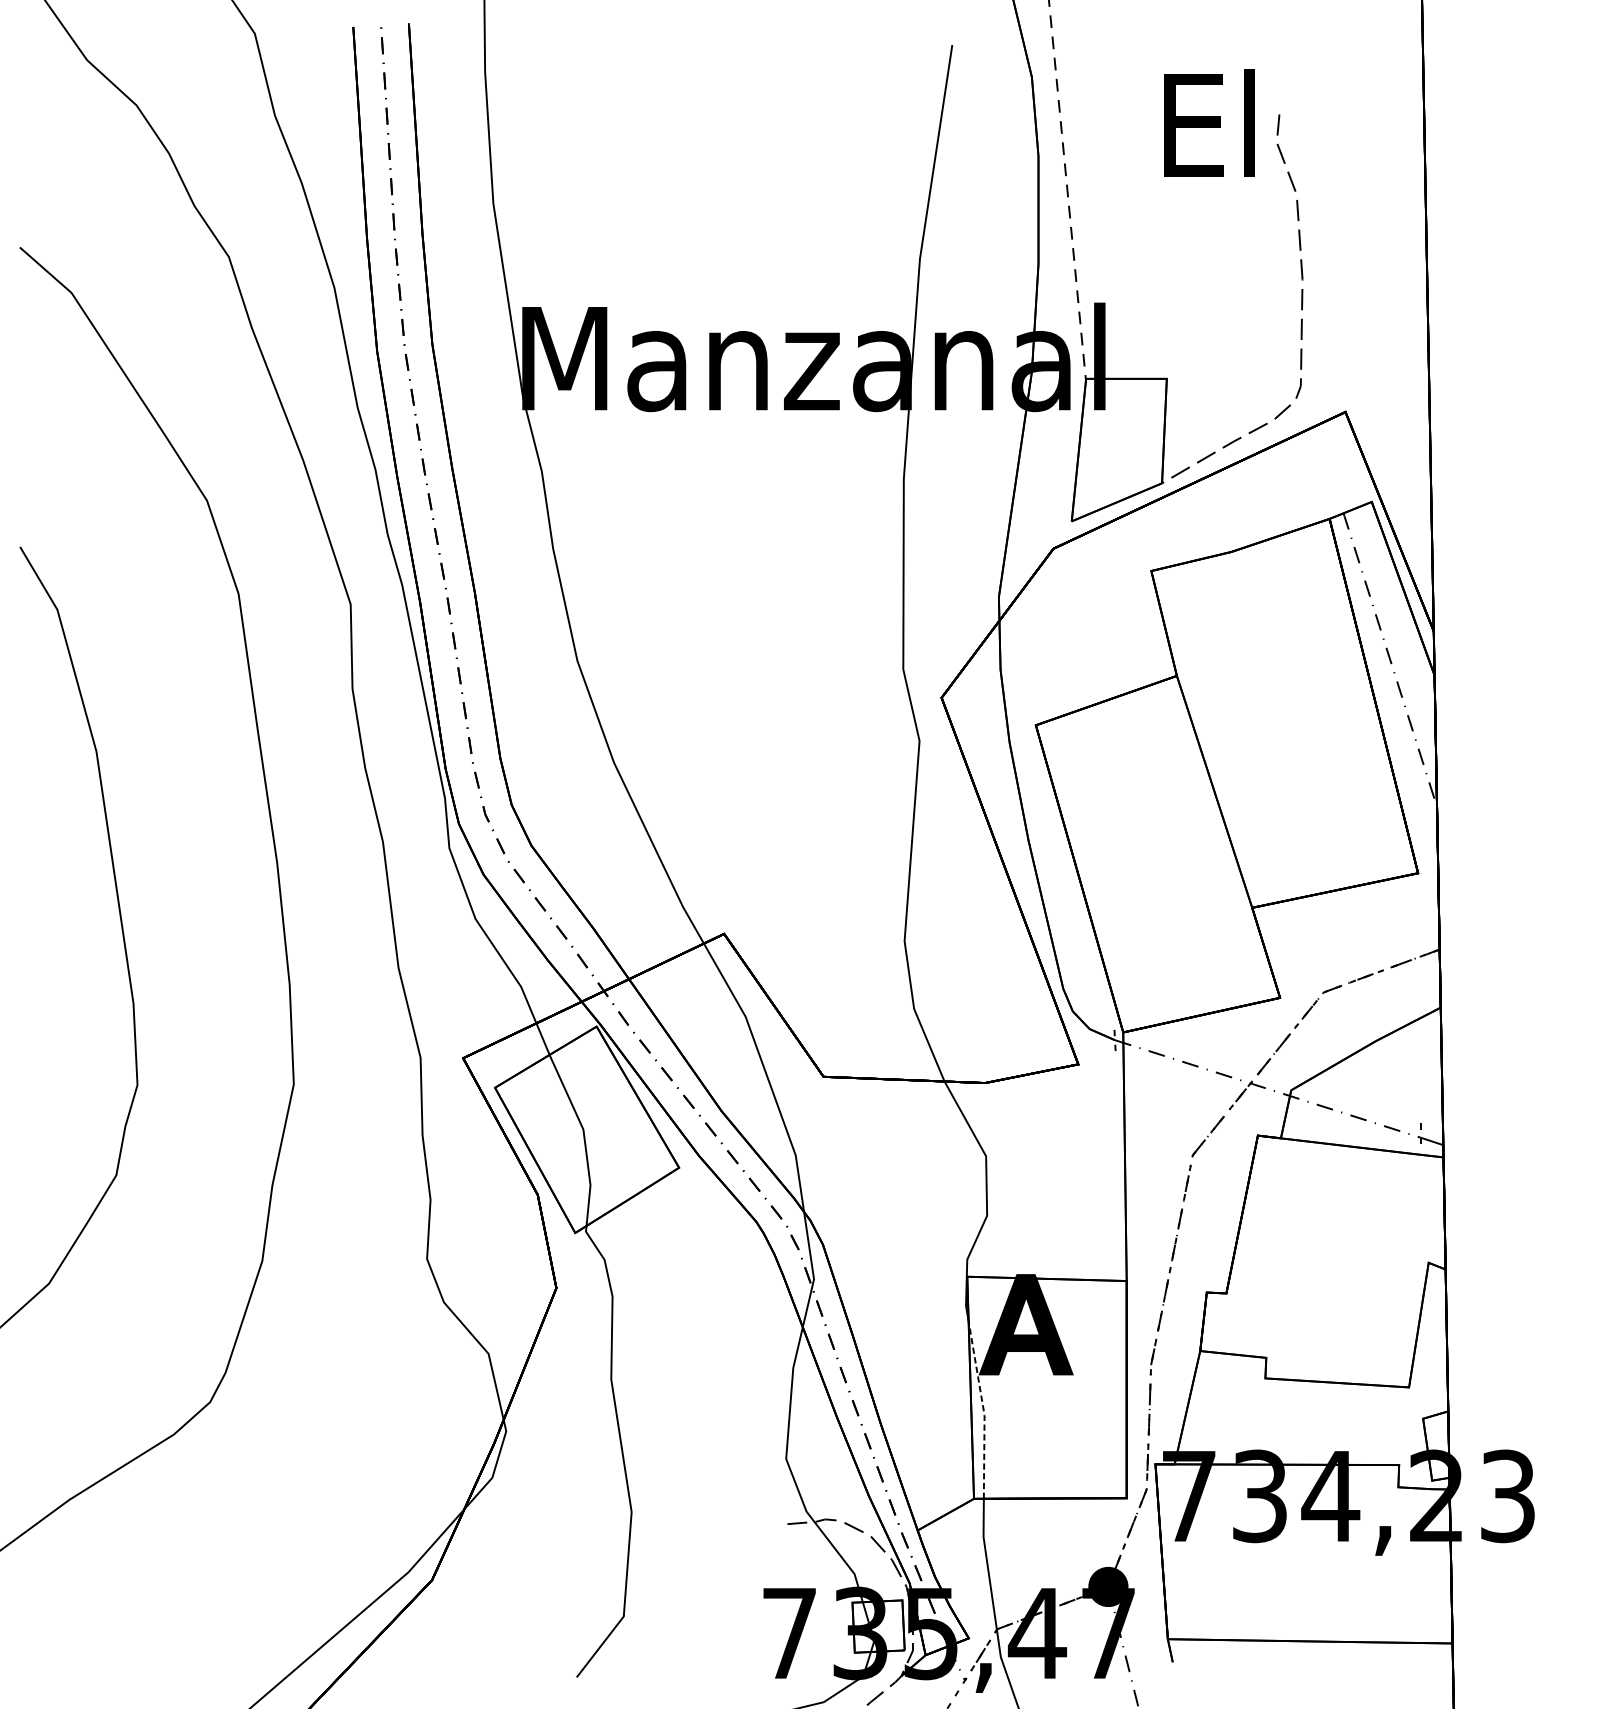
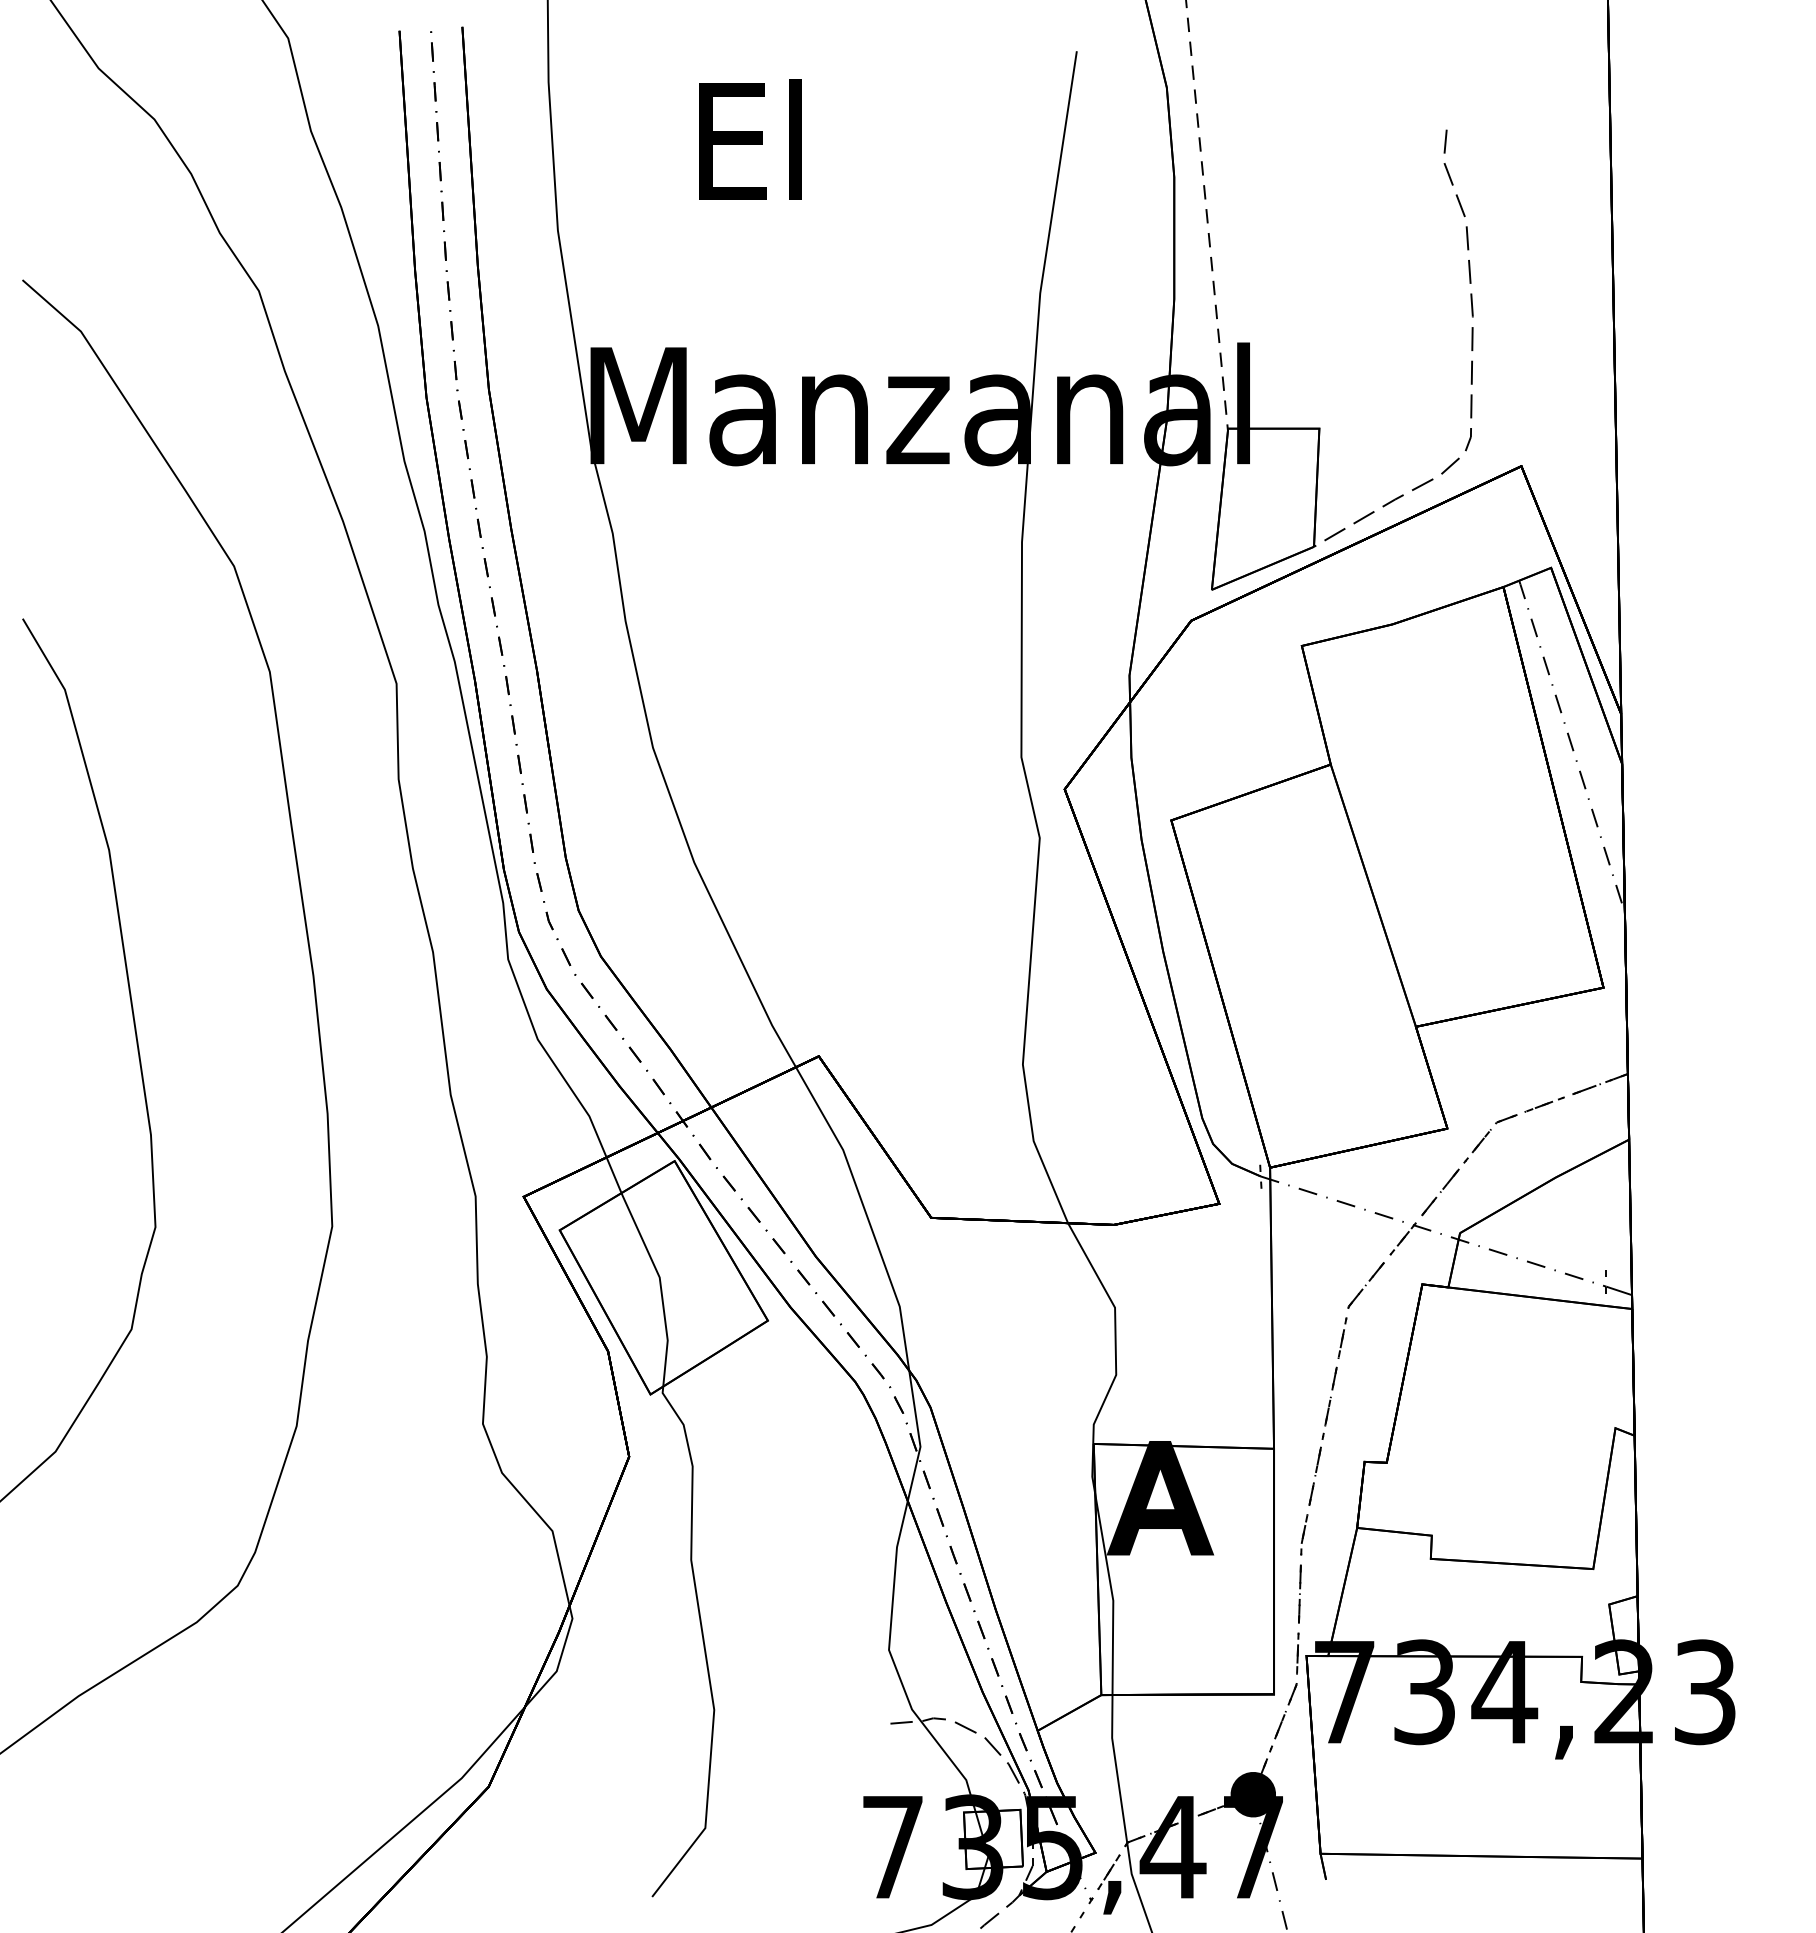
text: (1209, 123) -> (750, 139), moved
line: (983, 1409) -> (1112, 1594), dashed -> solid

